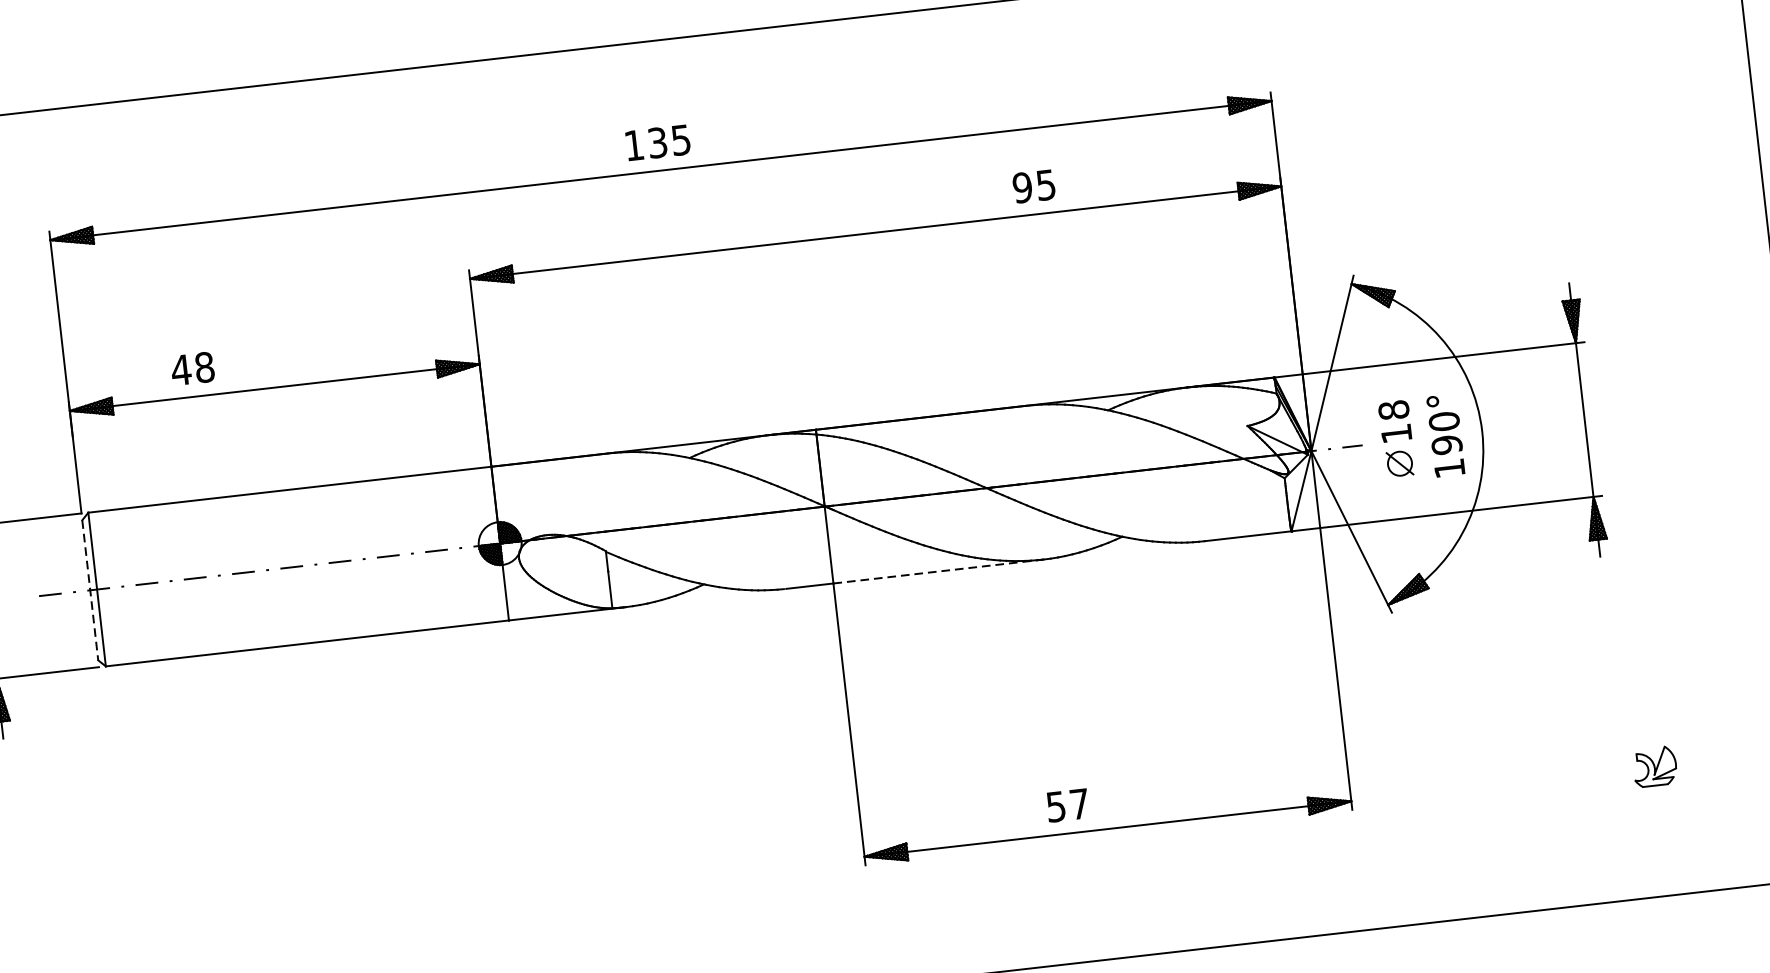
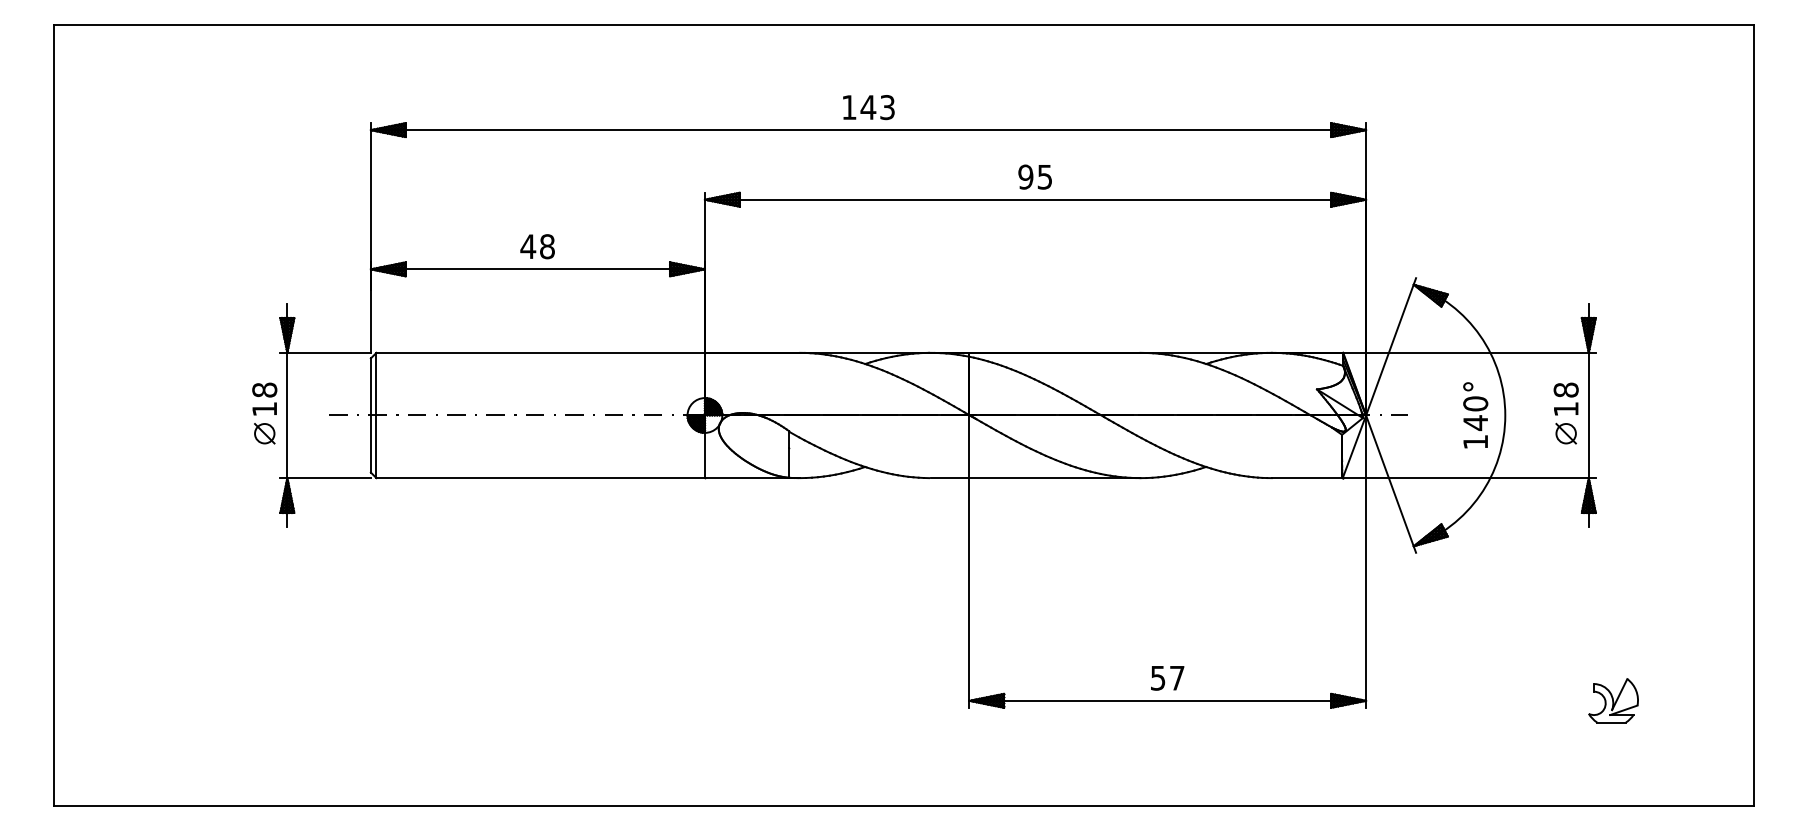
text: (668, 141) -> (877, 107), 135 -> 143
text: (1033, 185) -> (1034, 176), moved
text: (192, 368) -> (537, 246), moved
part: (1396, 439) -> (1565, 413), moved
text: (1446, 445) -> (1475, 423), 190° -> 140°
line: (937, 572) -> (1054, 478), dashed -> solid
line: (89, 590) -> (370, 415), dashed -> solid
part: (1654, 766) -> (1613, 700), size x1.43
text: (1067, 805) -> (1167, 678), moved

